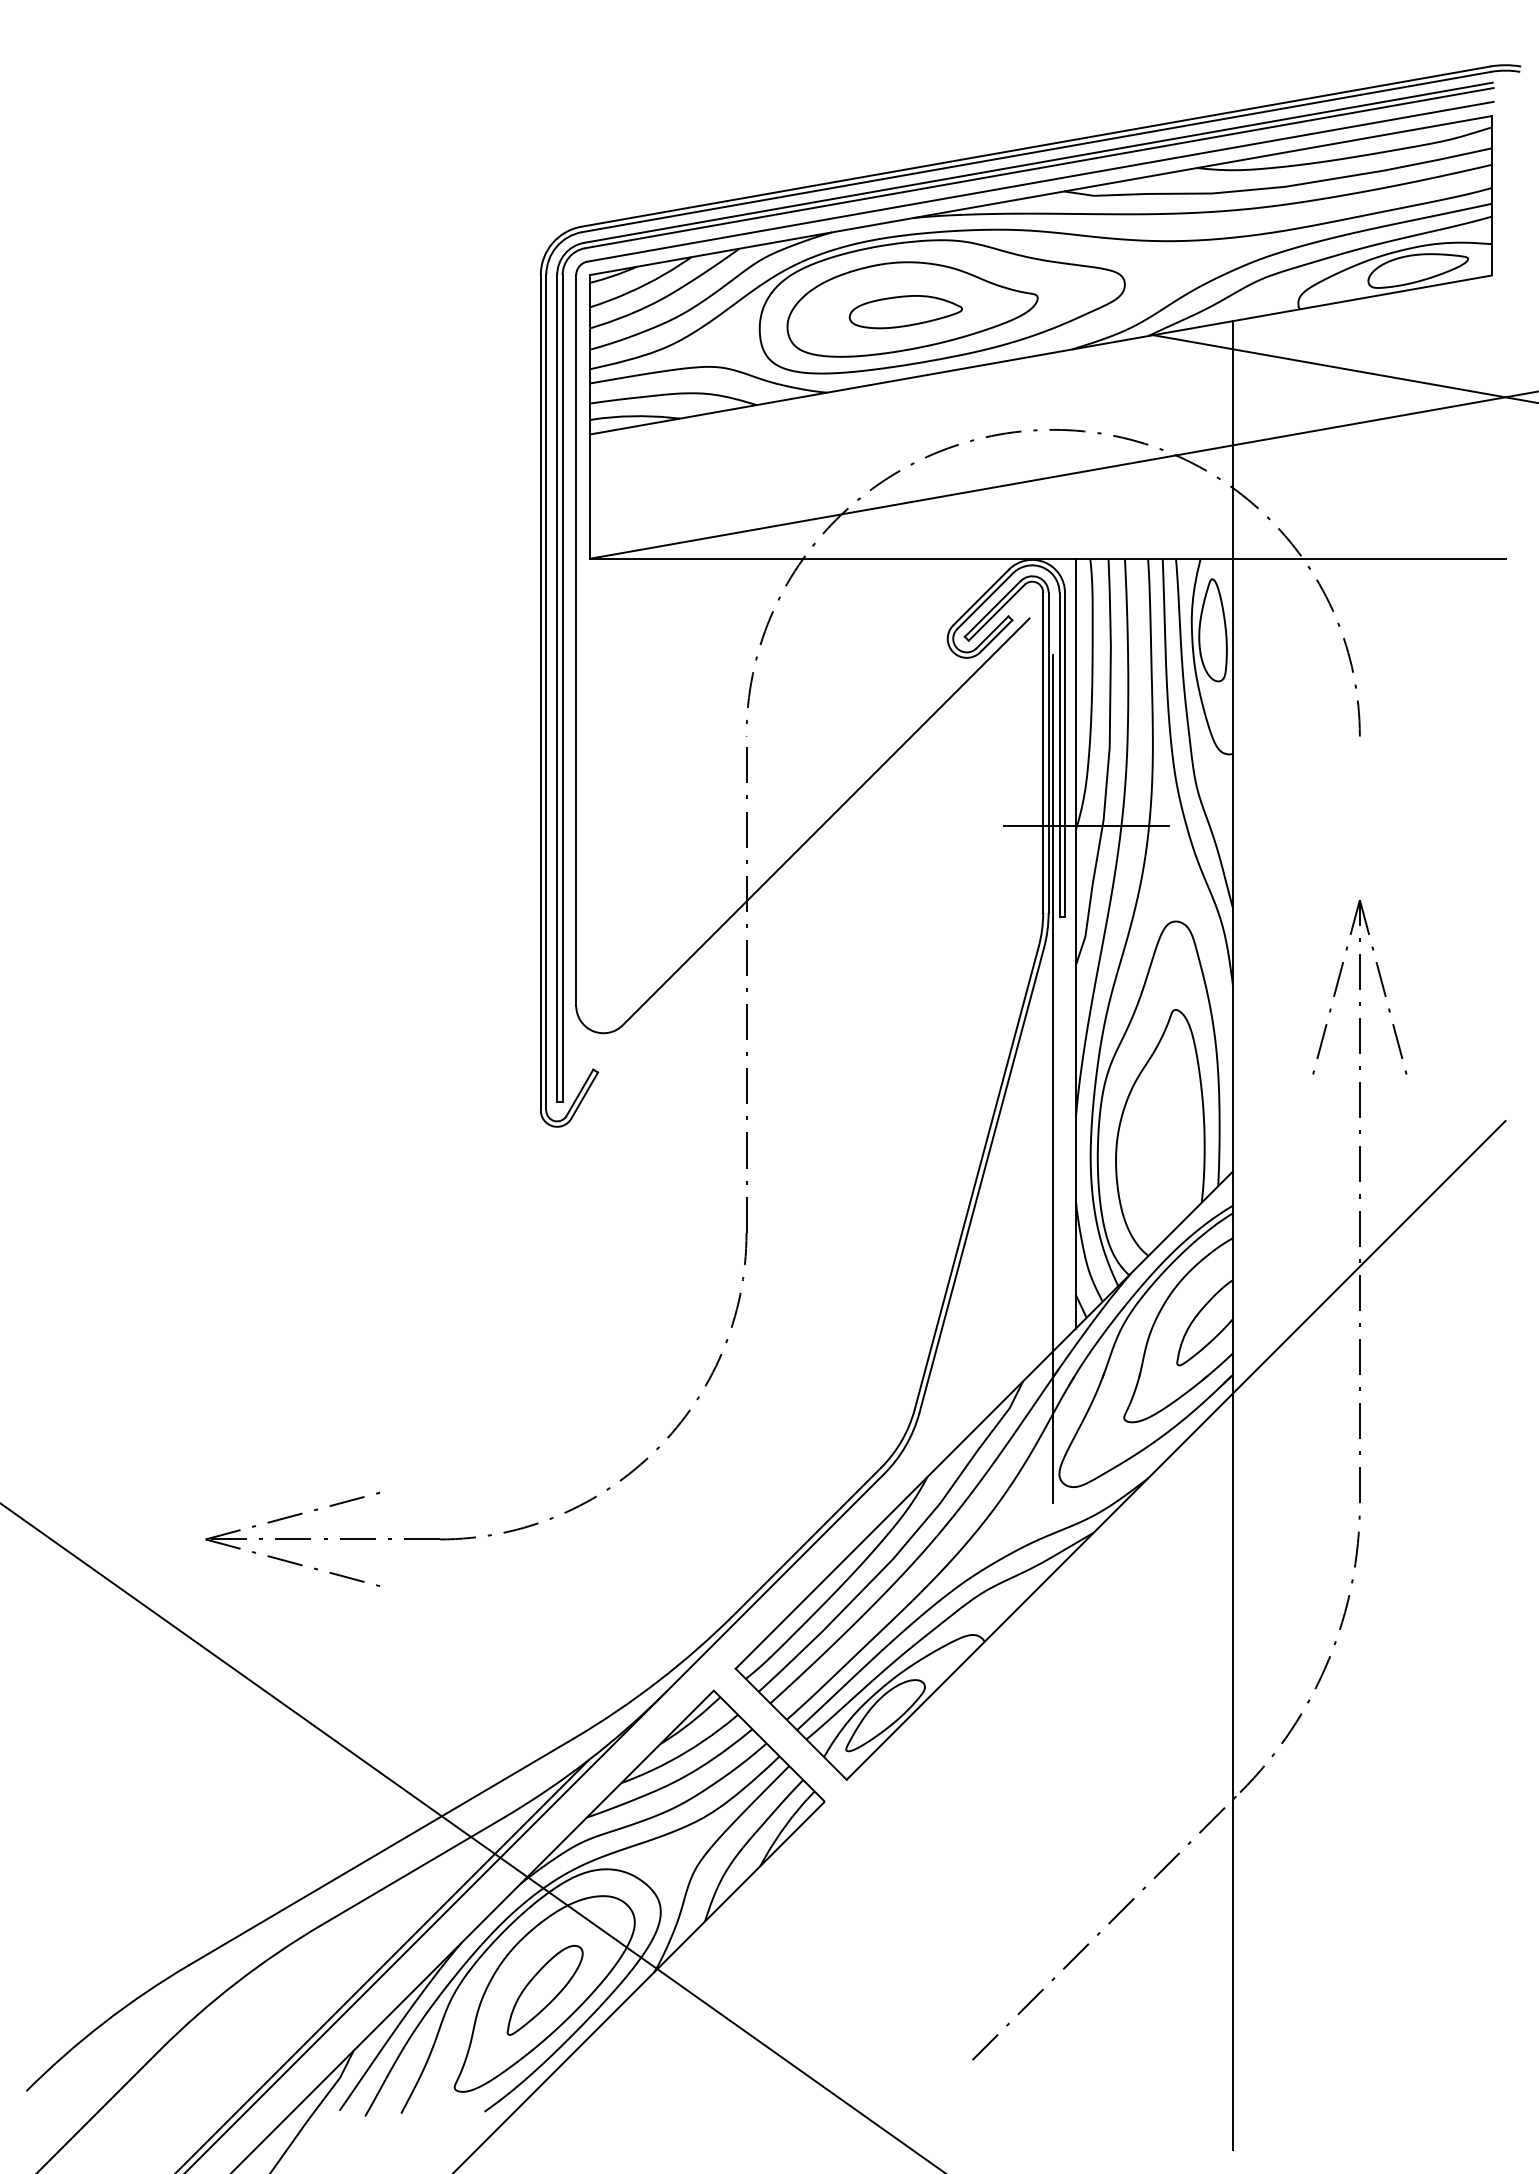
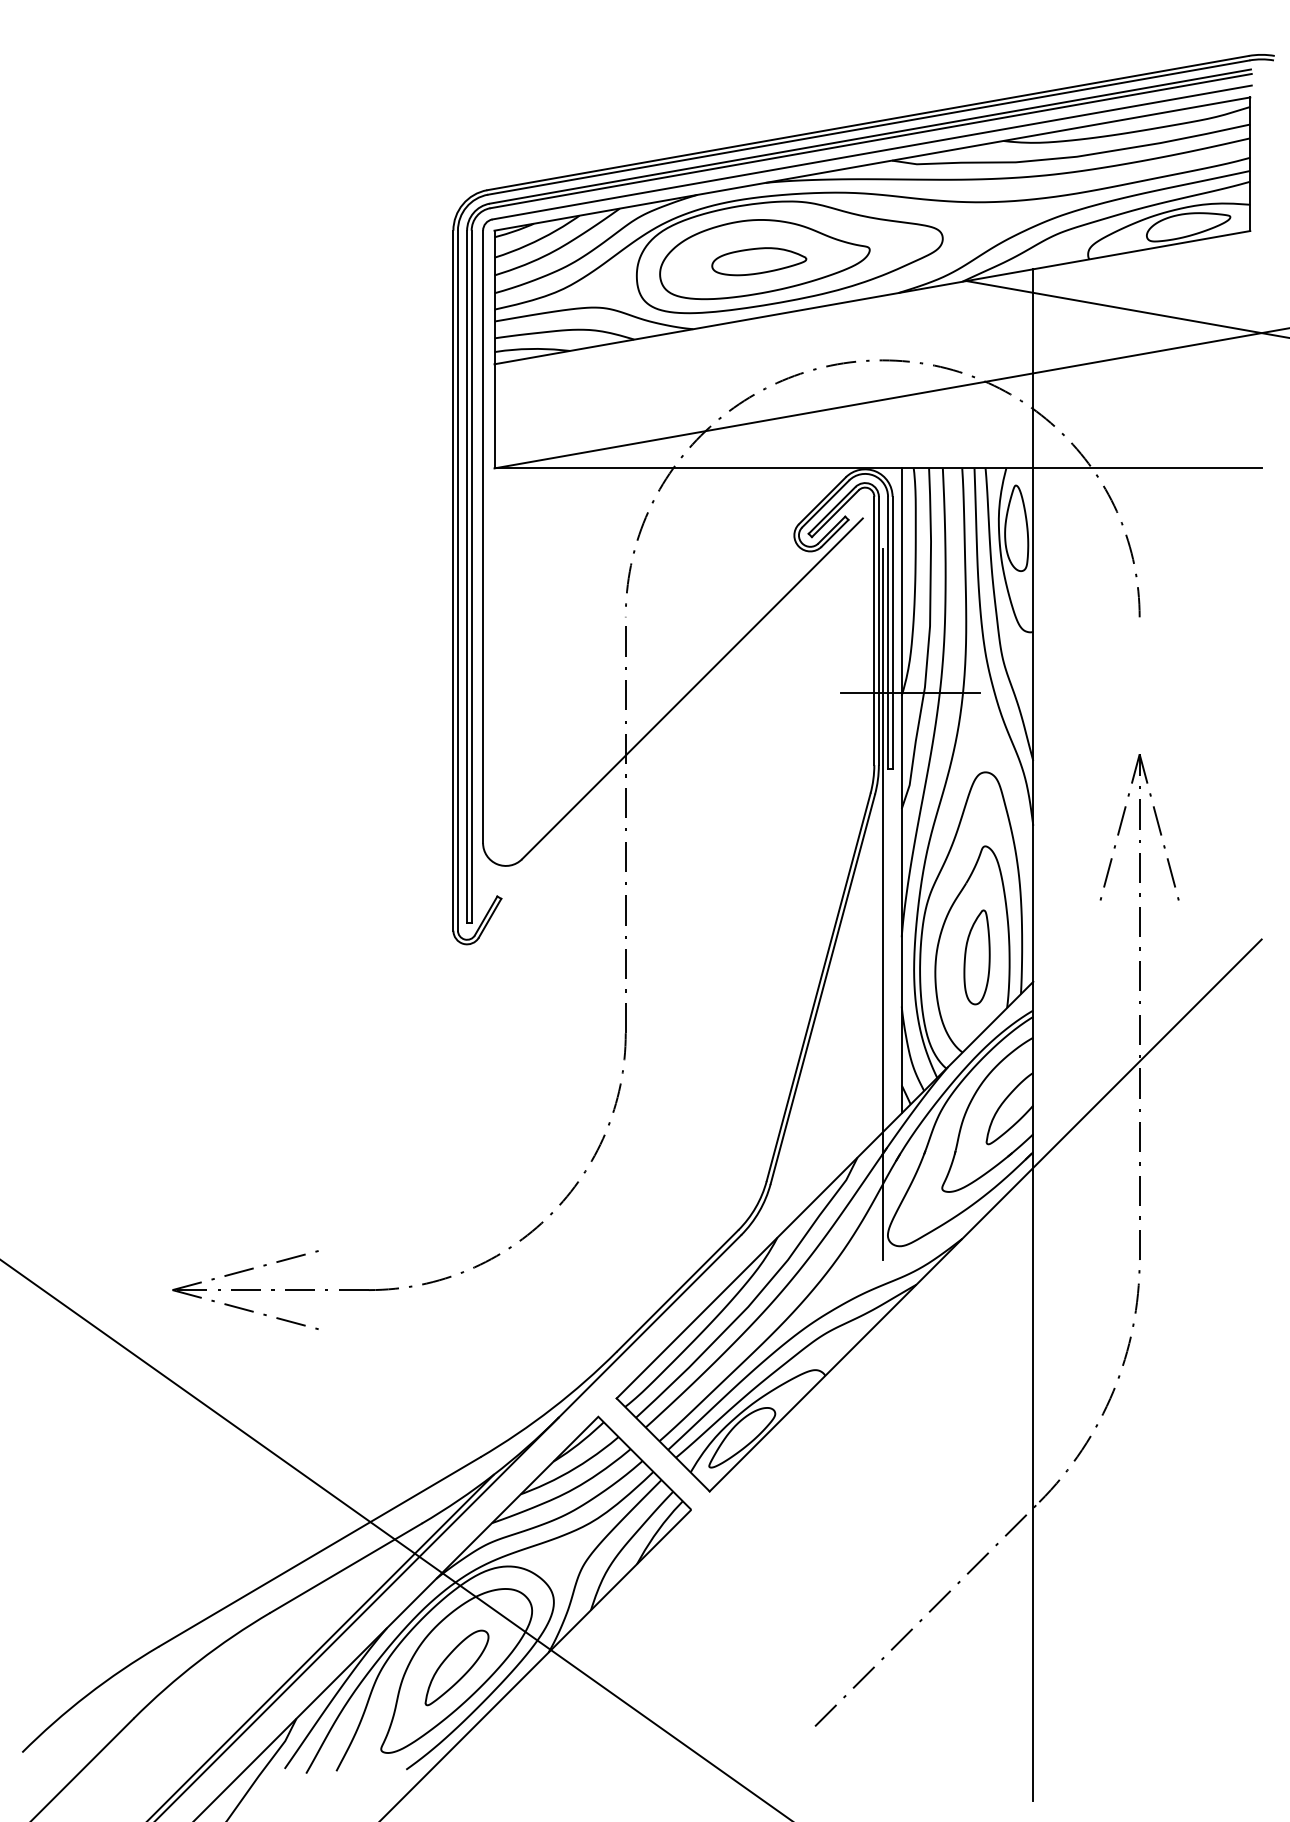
part: (1165, 1142) -> (976, 957), added

